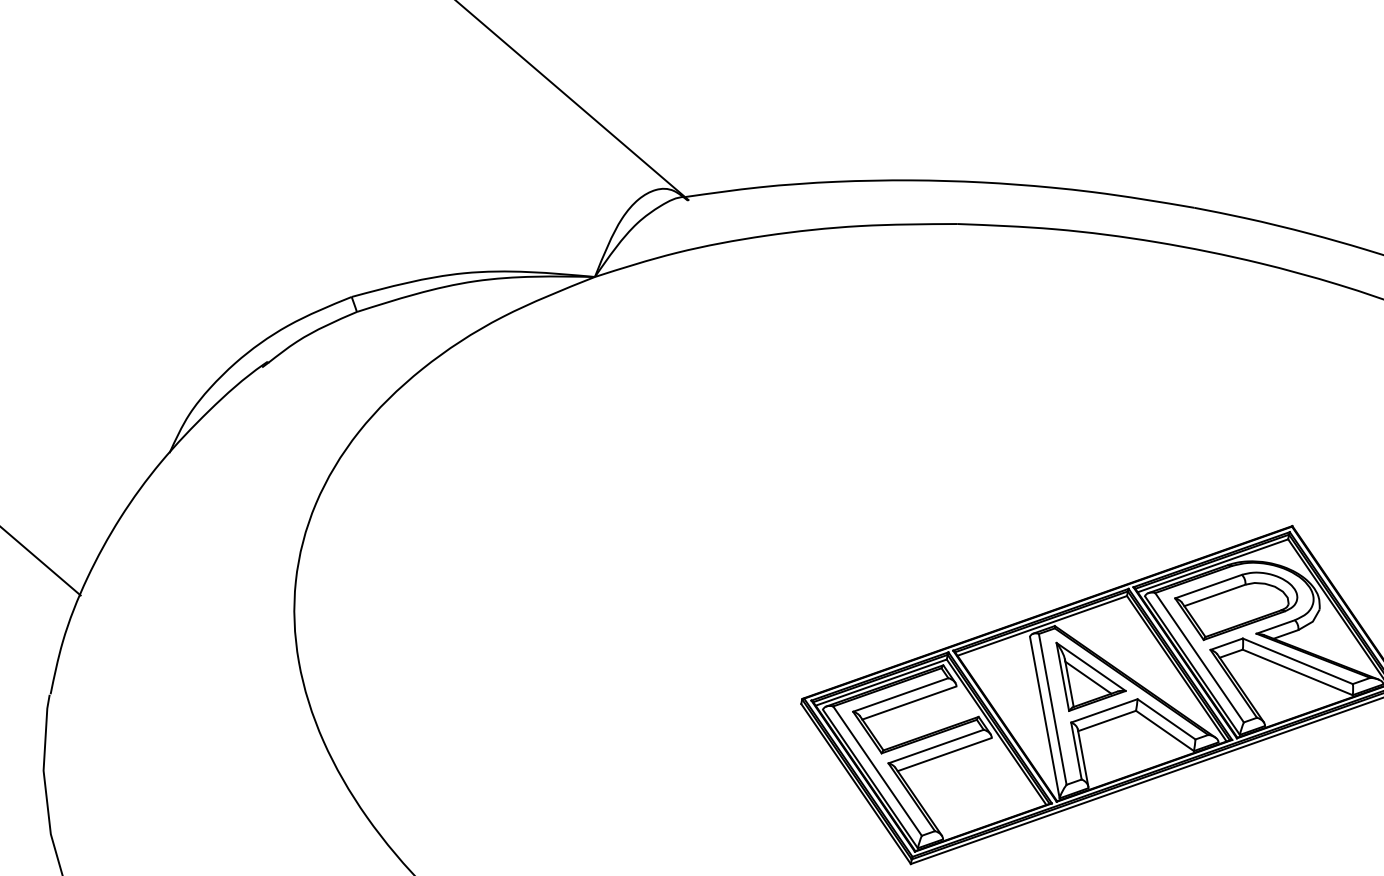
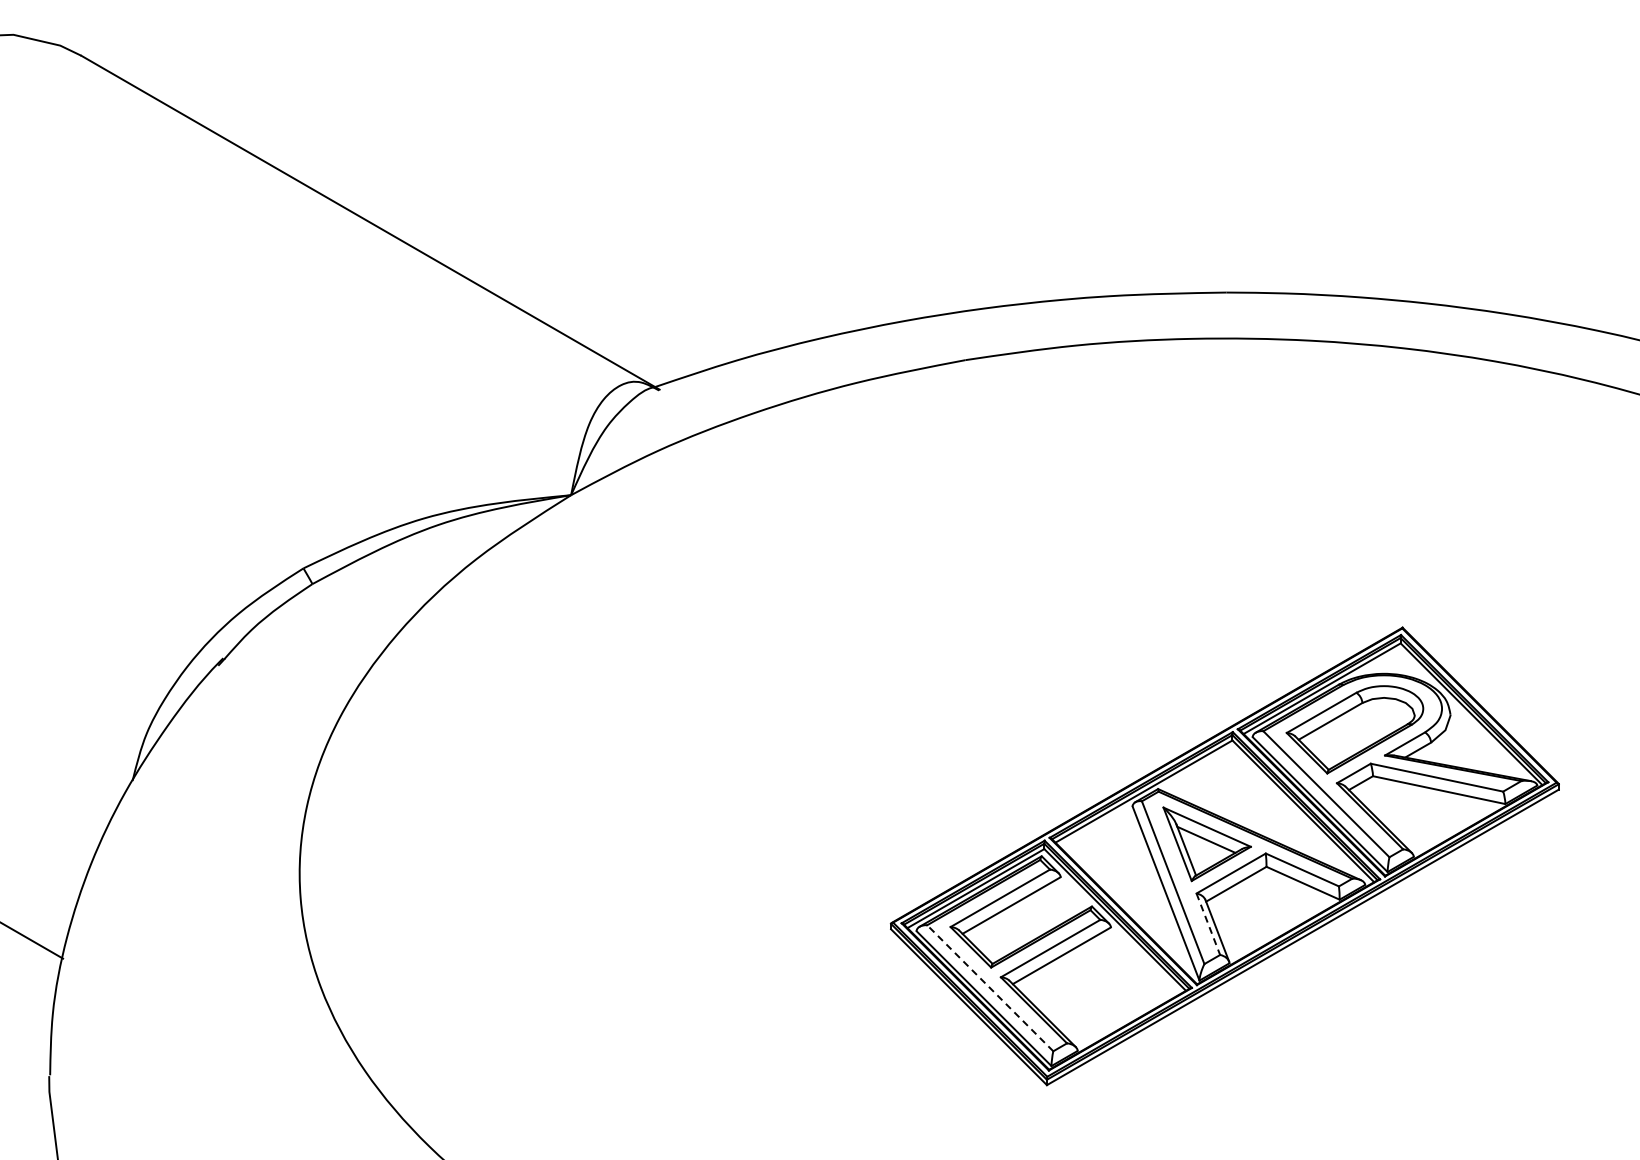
line: (1076, 751) -> (1208, 924), solid -> dashed
line: (876, 770) -> (989, 987), solid -> dashed

